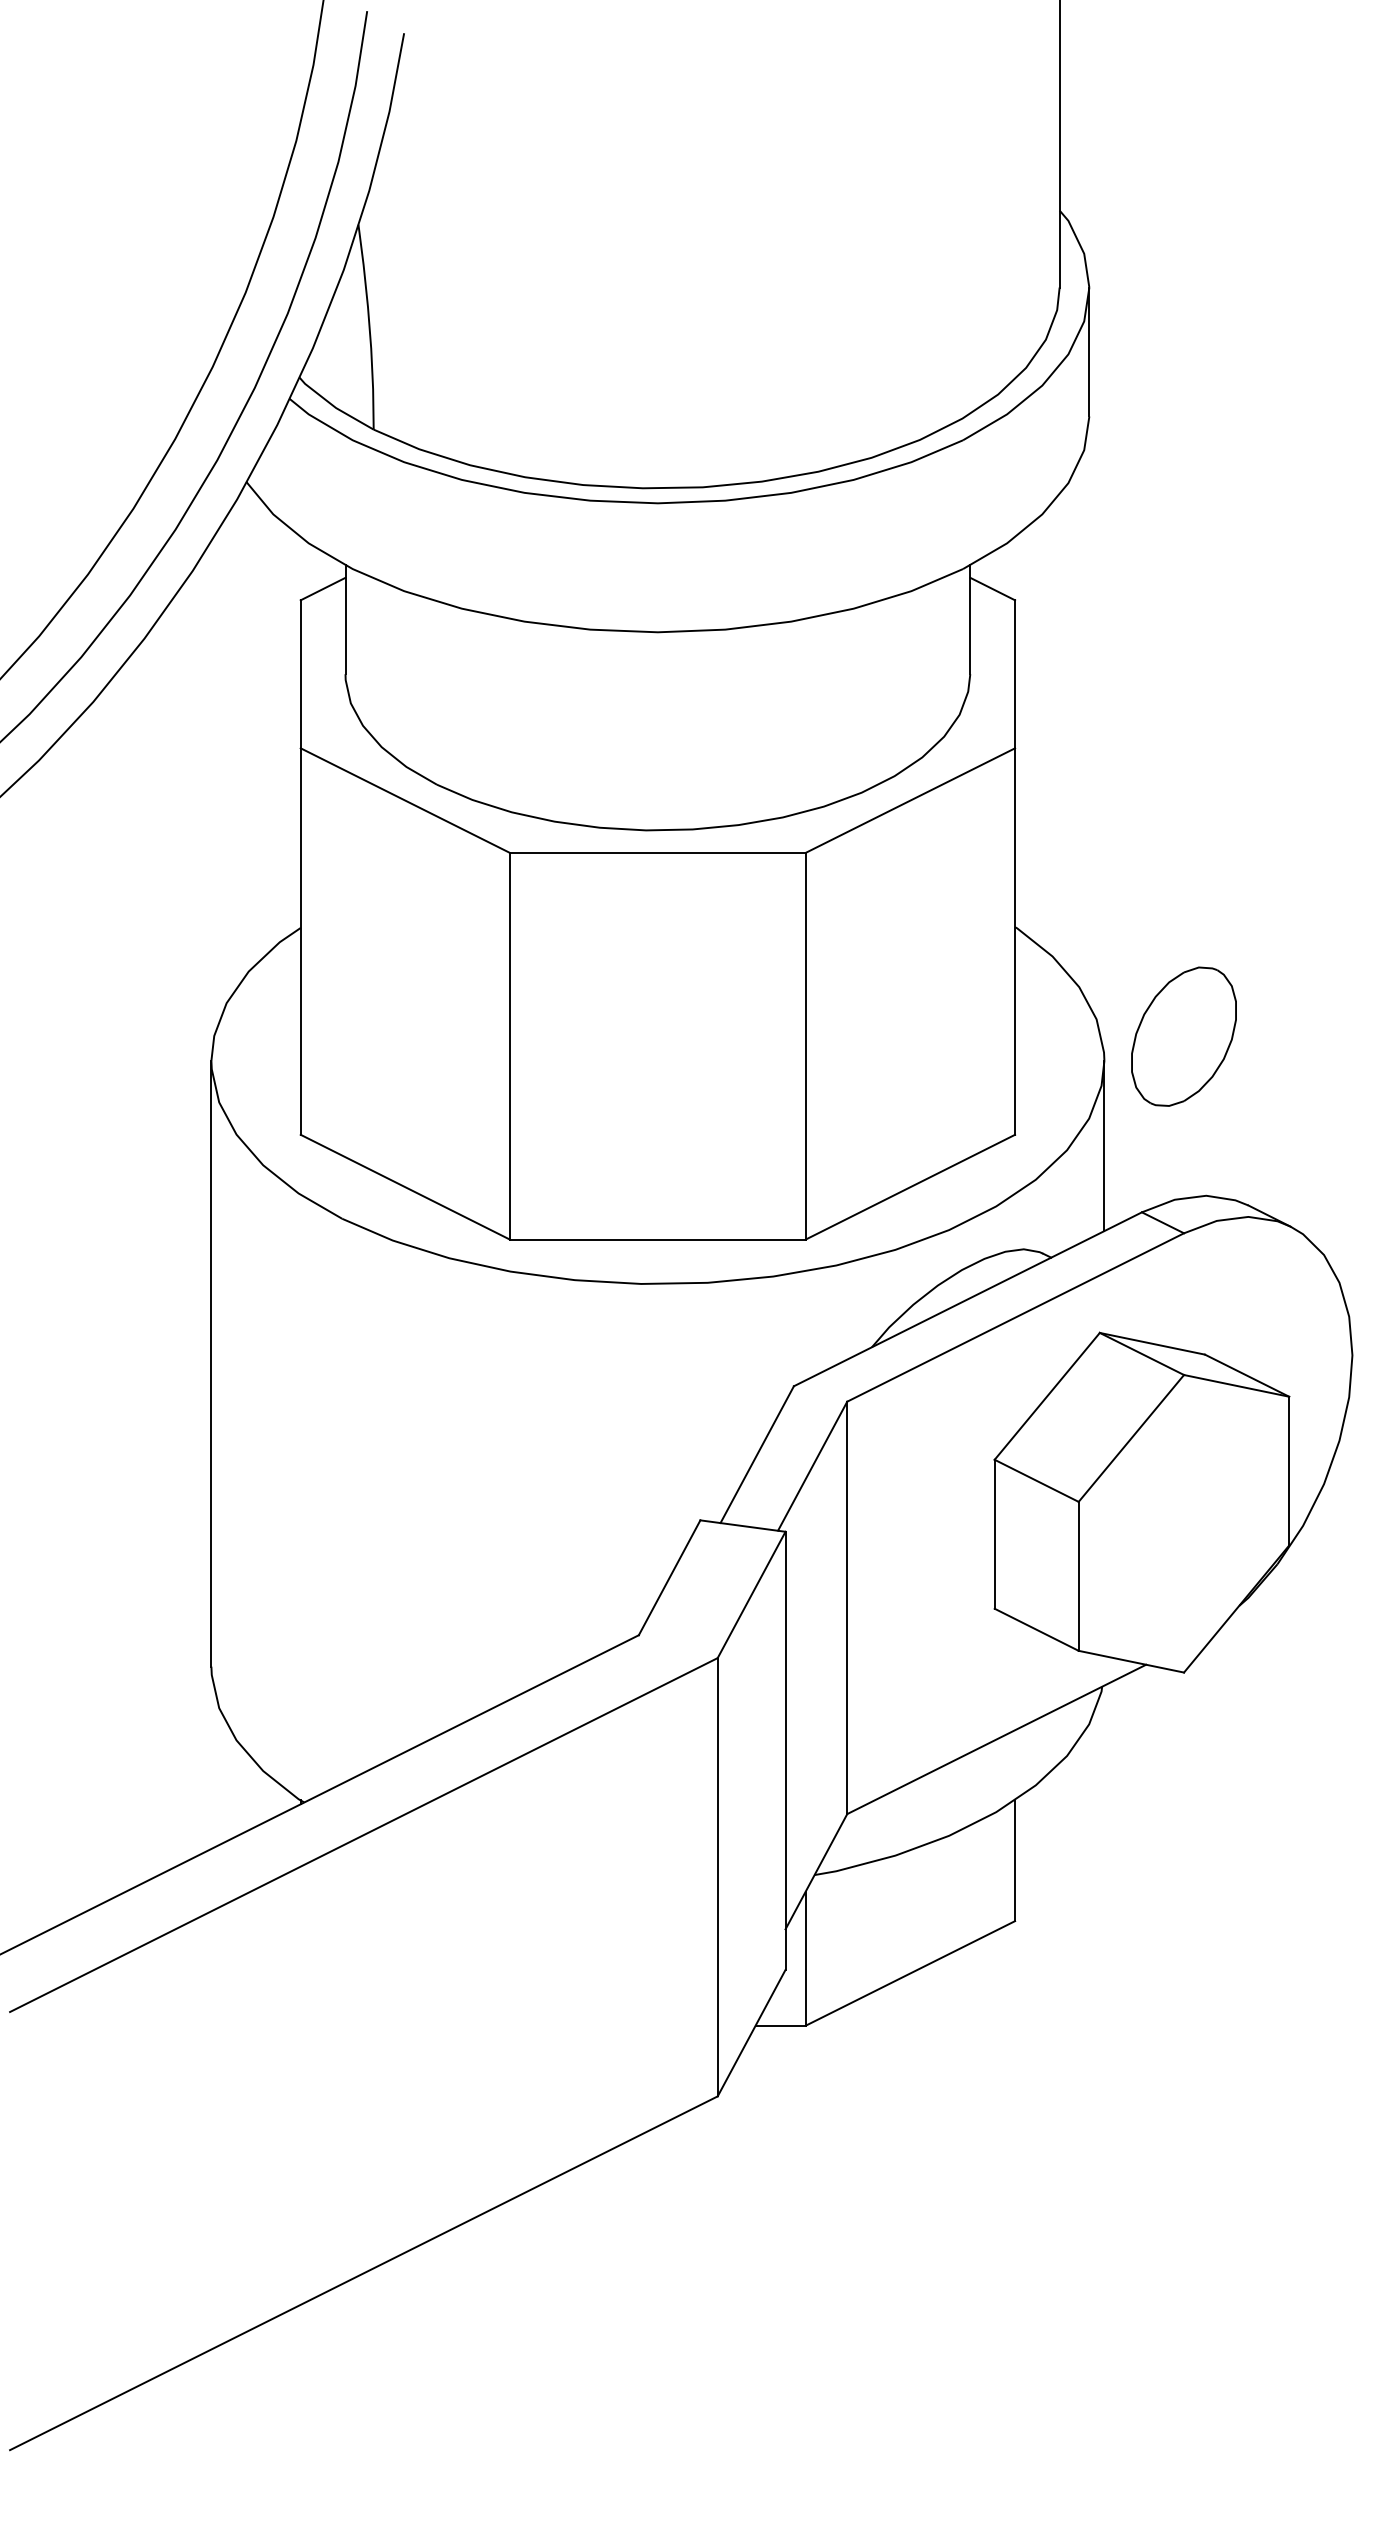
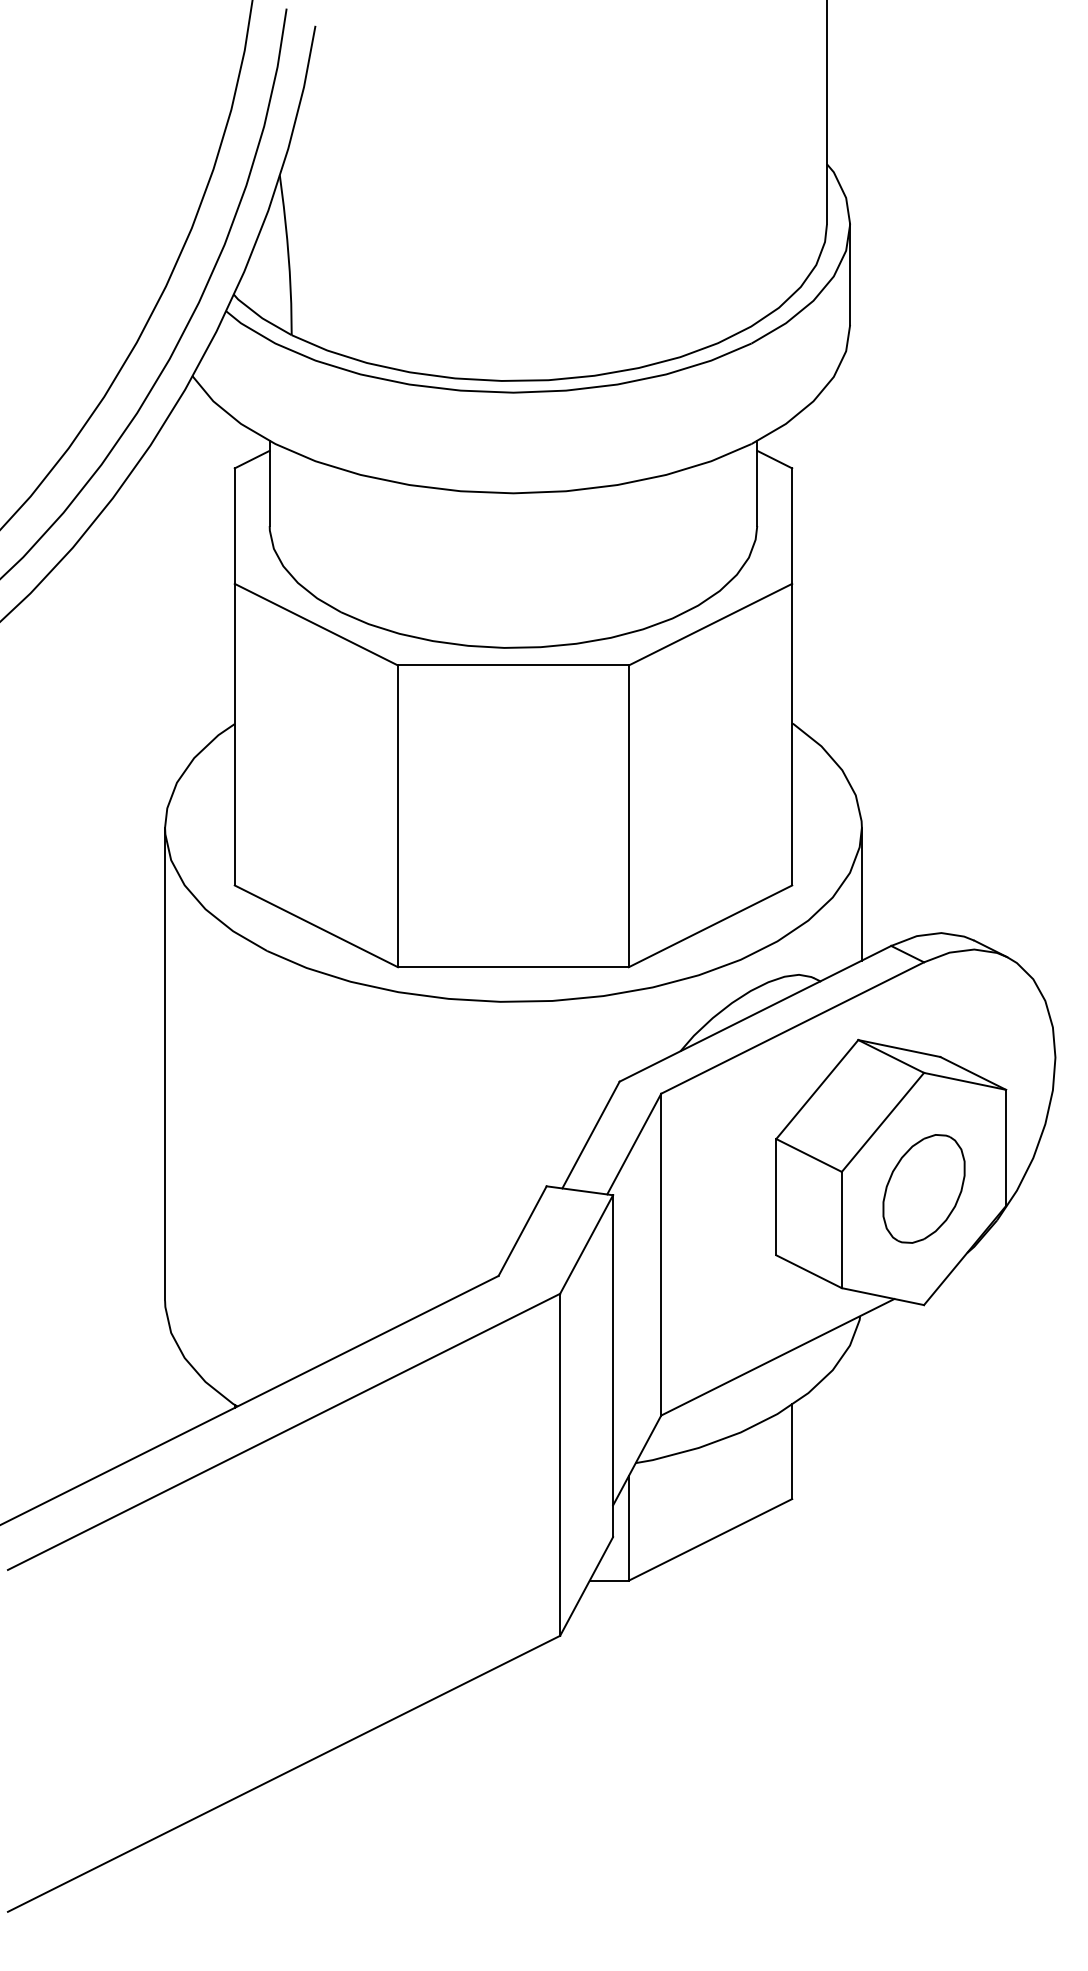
part: (1183, 1036) -> (923, 1188), moved

